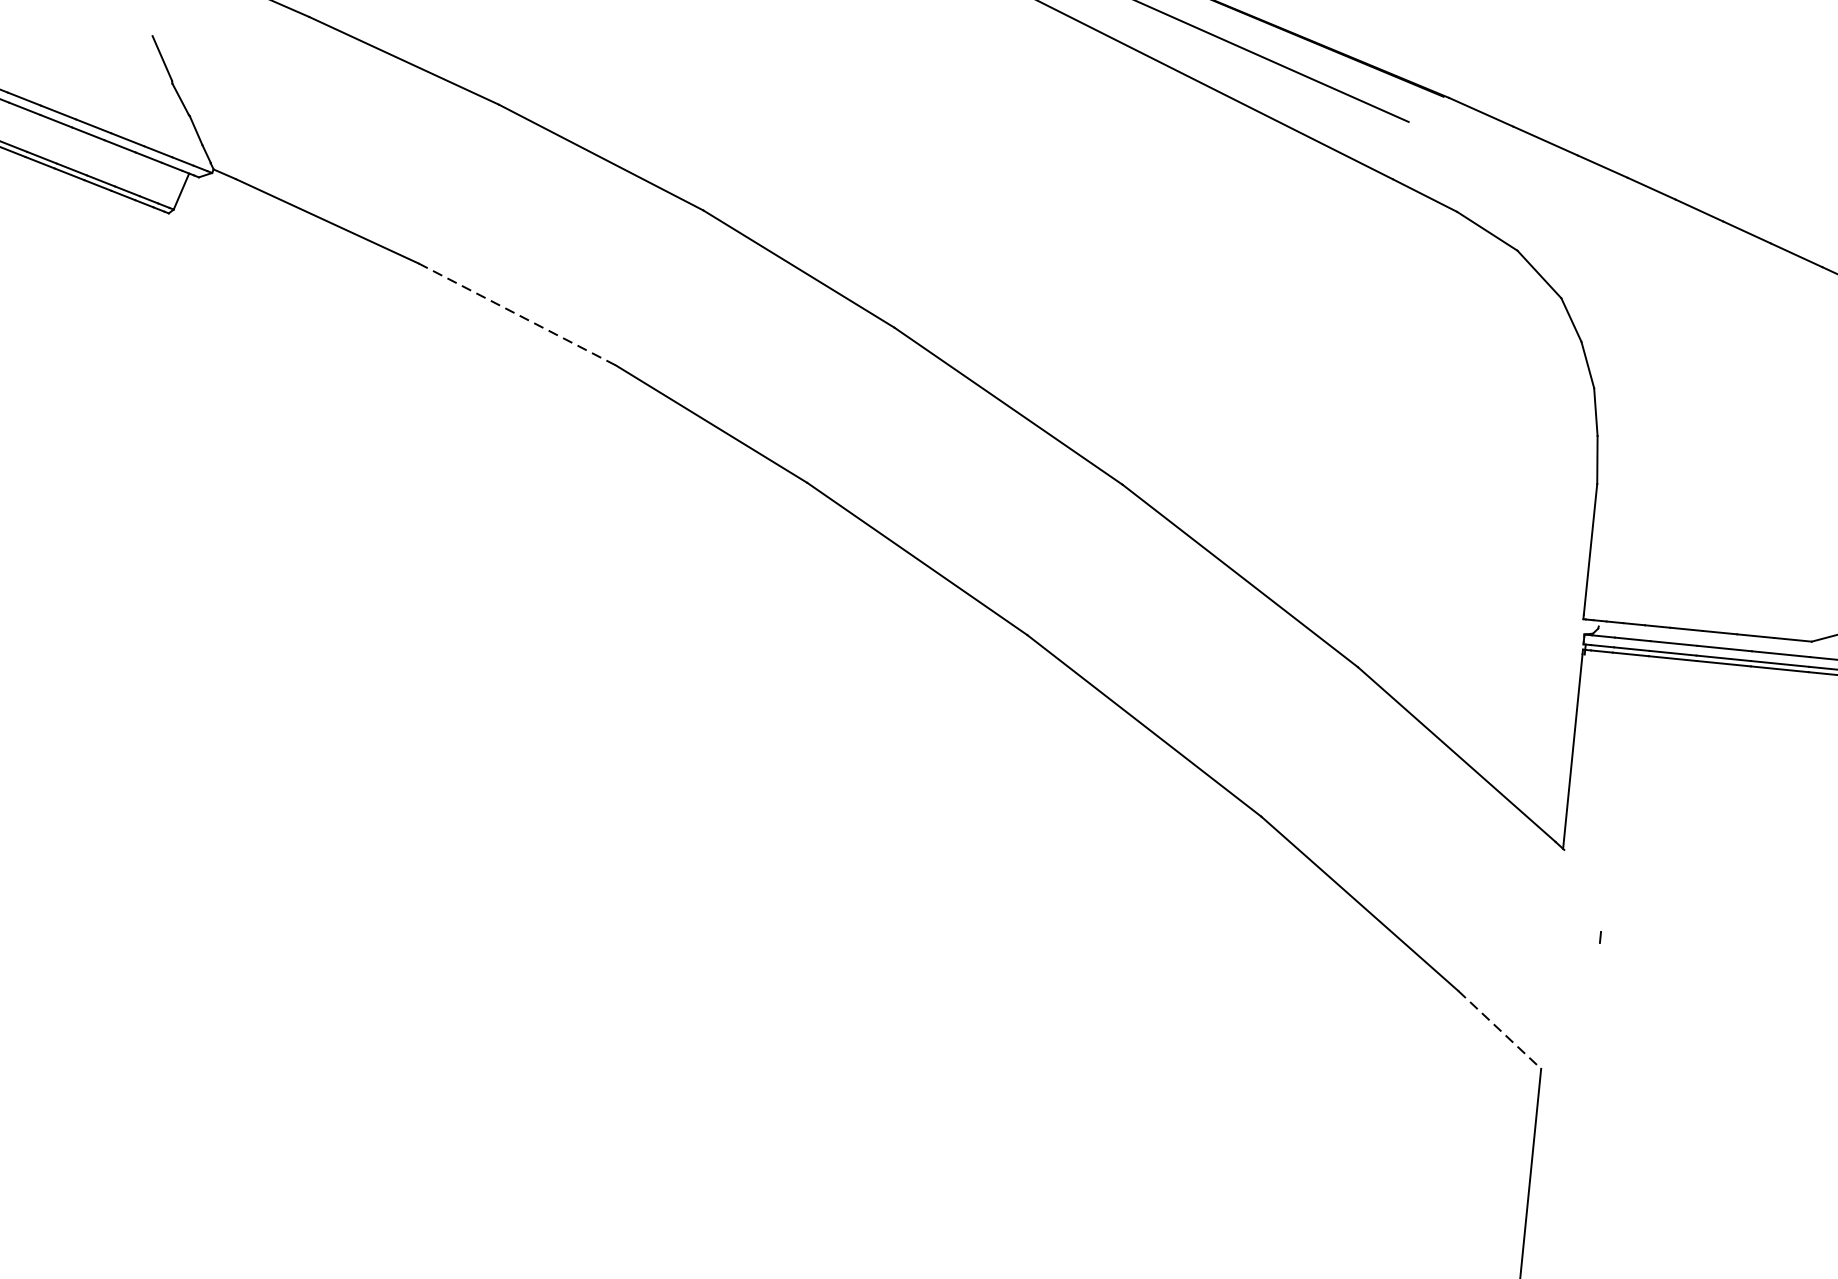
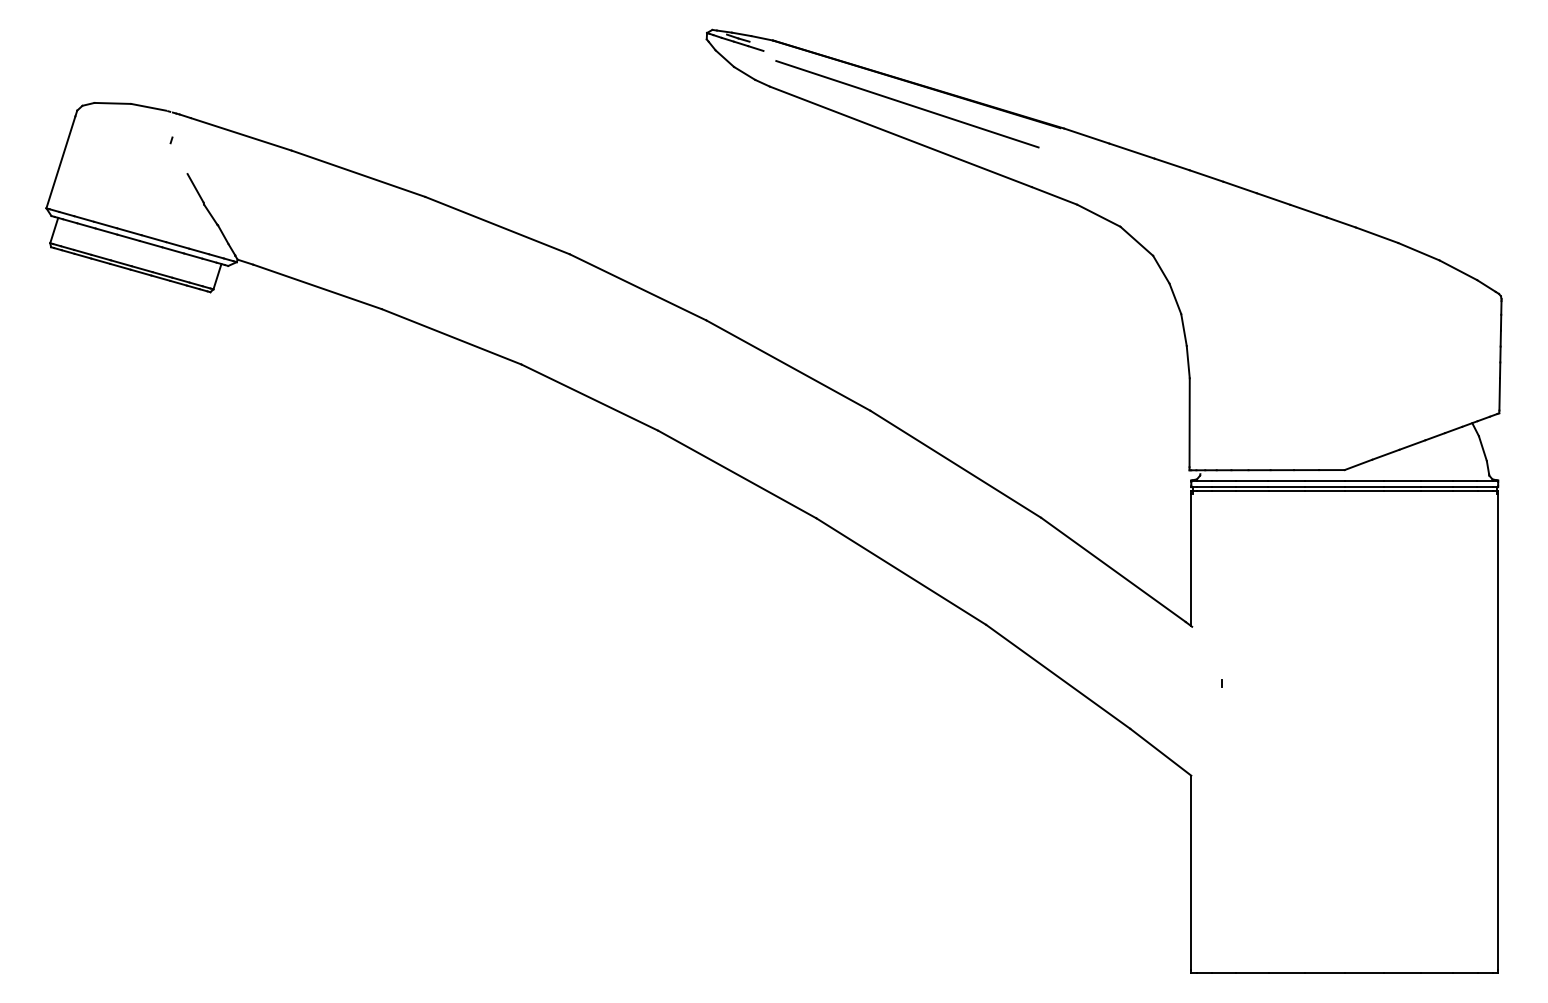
line: (518, 315) -> (452, 337), dashed -> solid
line: (1500, 1030) -> (1161, 752), dashed -> solid

